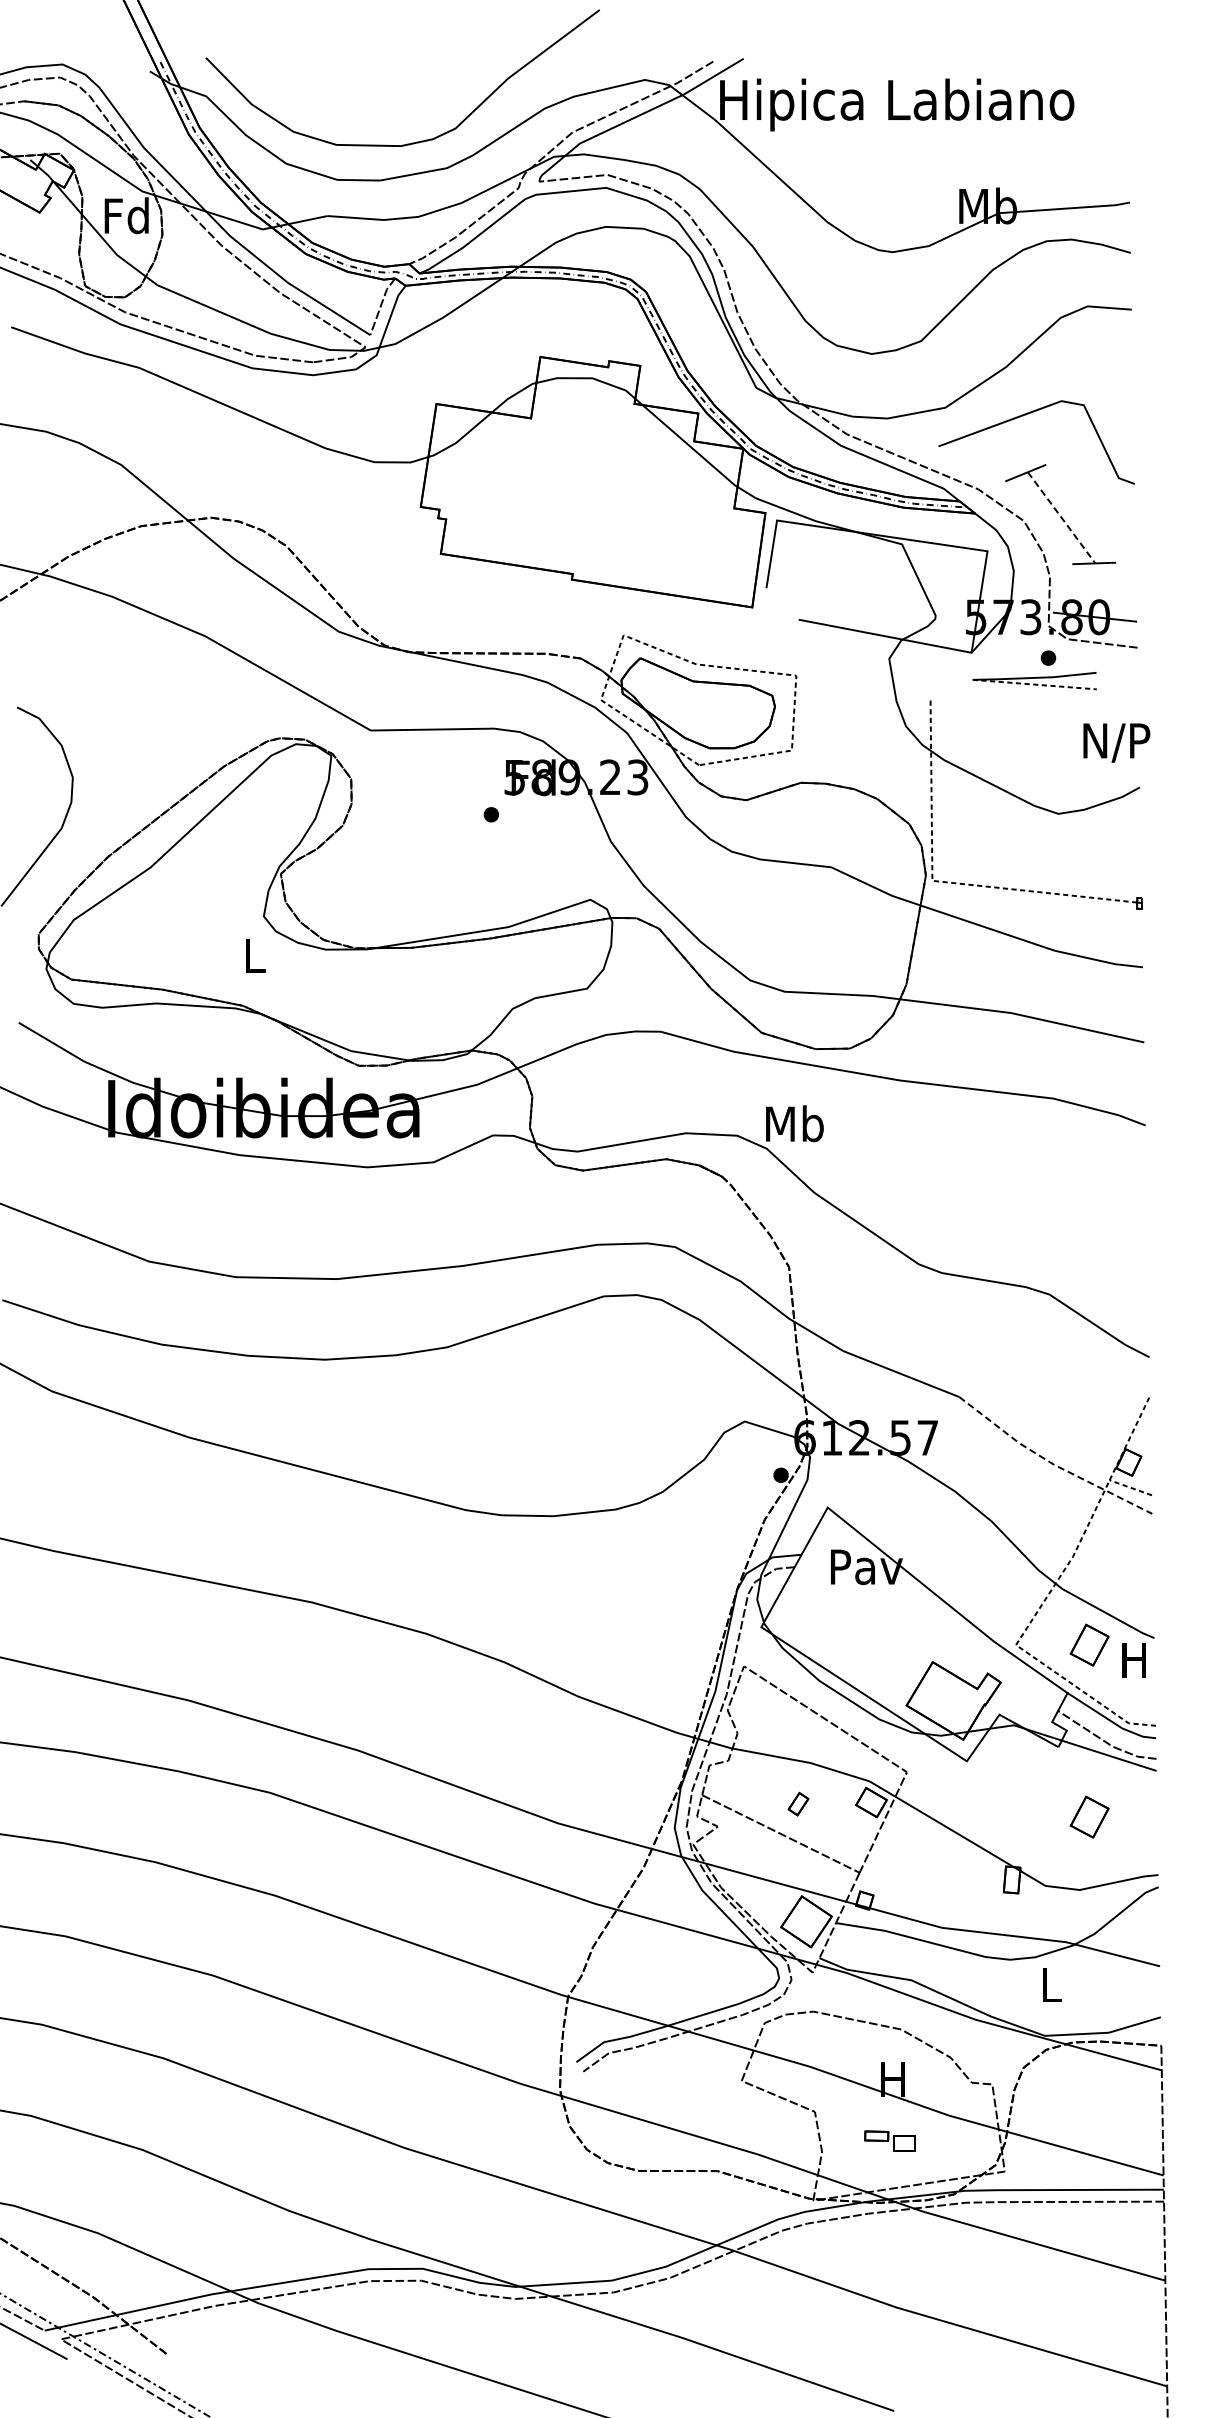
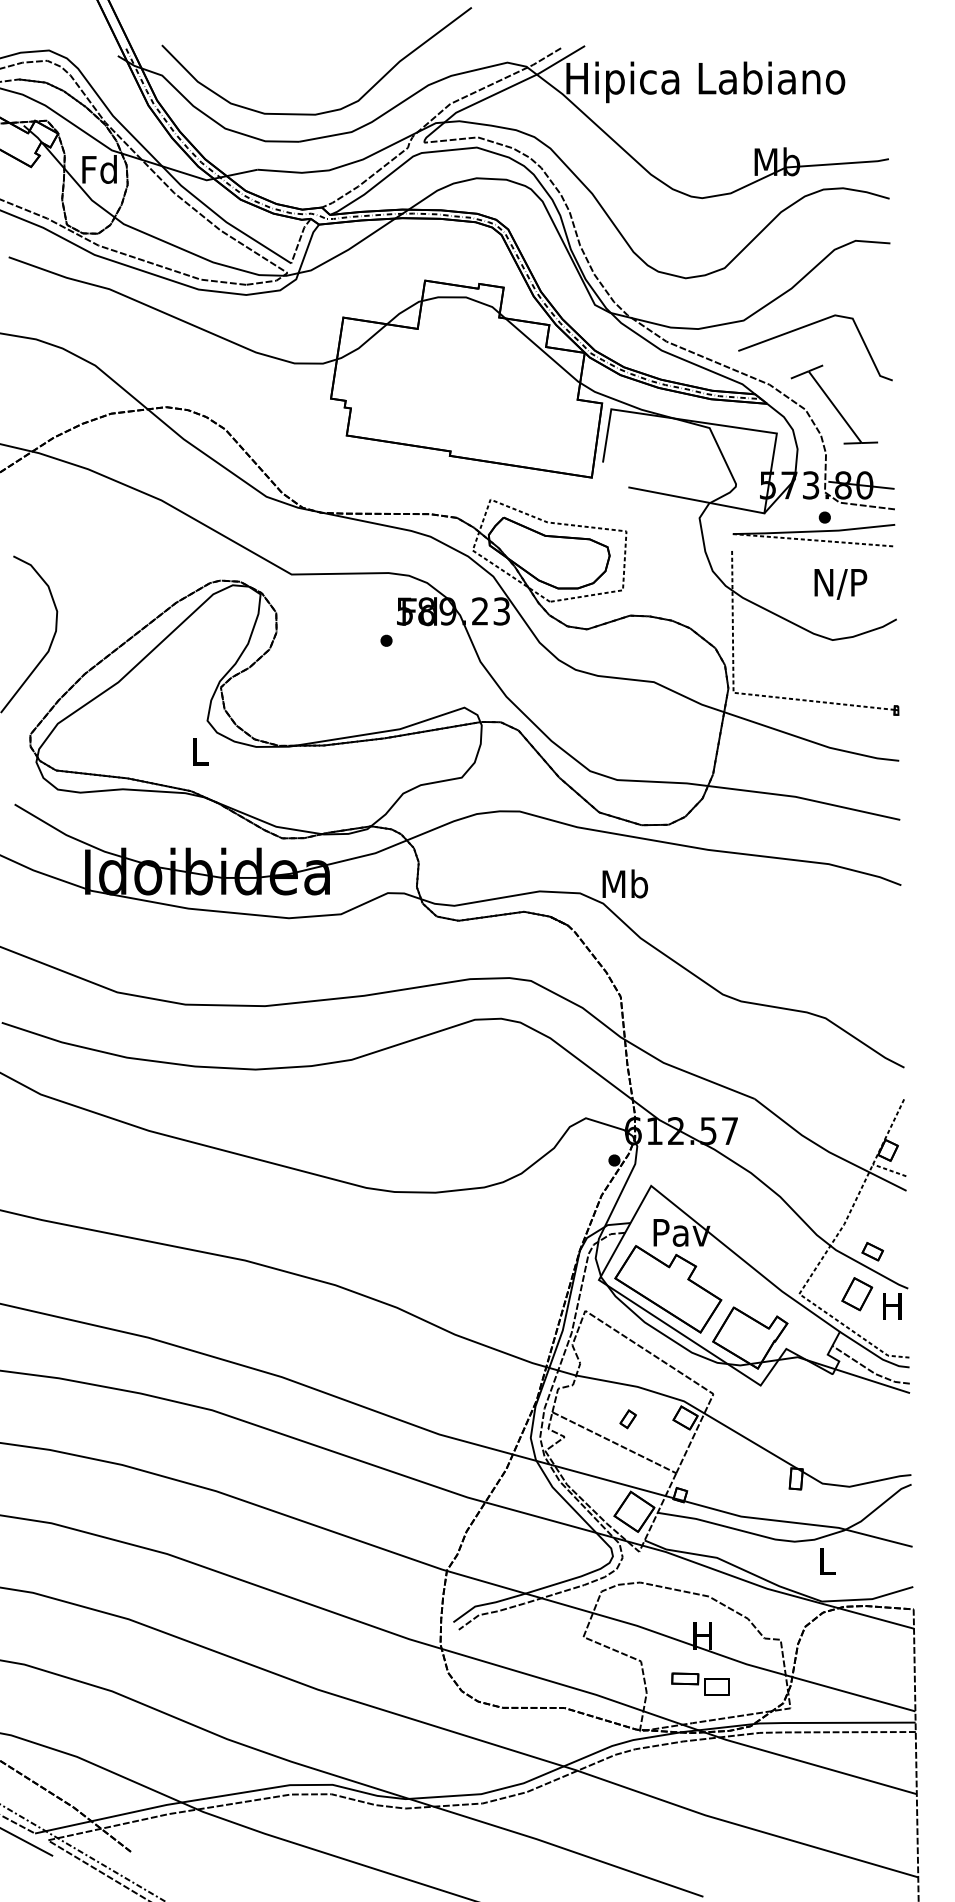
line: (1061, 517) -> (835, 406), dashed -> solid
part: (1034, 680) -> (813, 535), size x1.67
text: (1116, 742) -> (840, 583), moved
line: (1051, 1463) -> (827, 1151), dashed -> solid
part: (1109, 1591) -> (872, 1251), added
part: (849, 1638) -> (668, 1288), added
part: (1089, 1816) -> (857, 1428), removed
part: (889, 2140) -> (699, 1683), size x1.43

